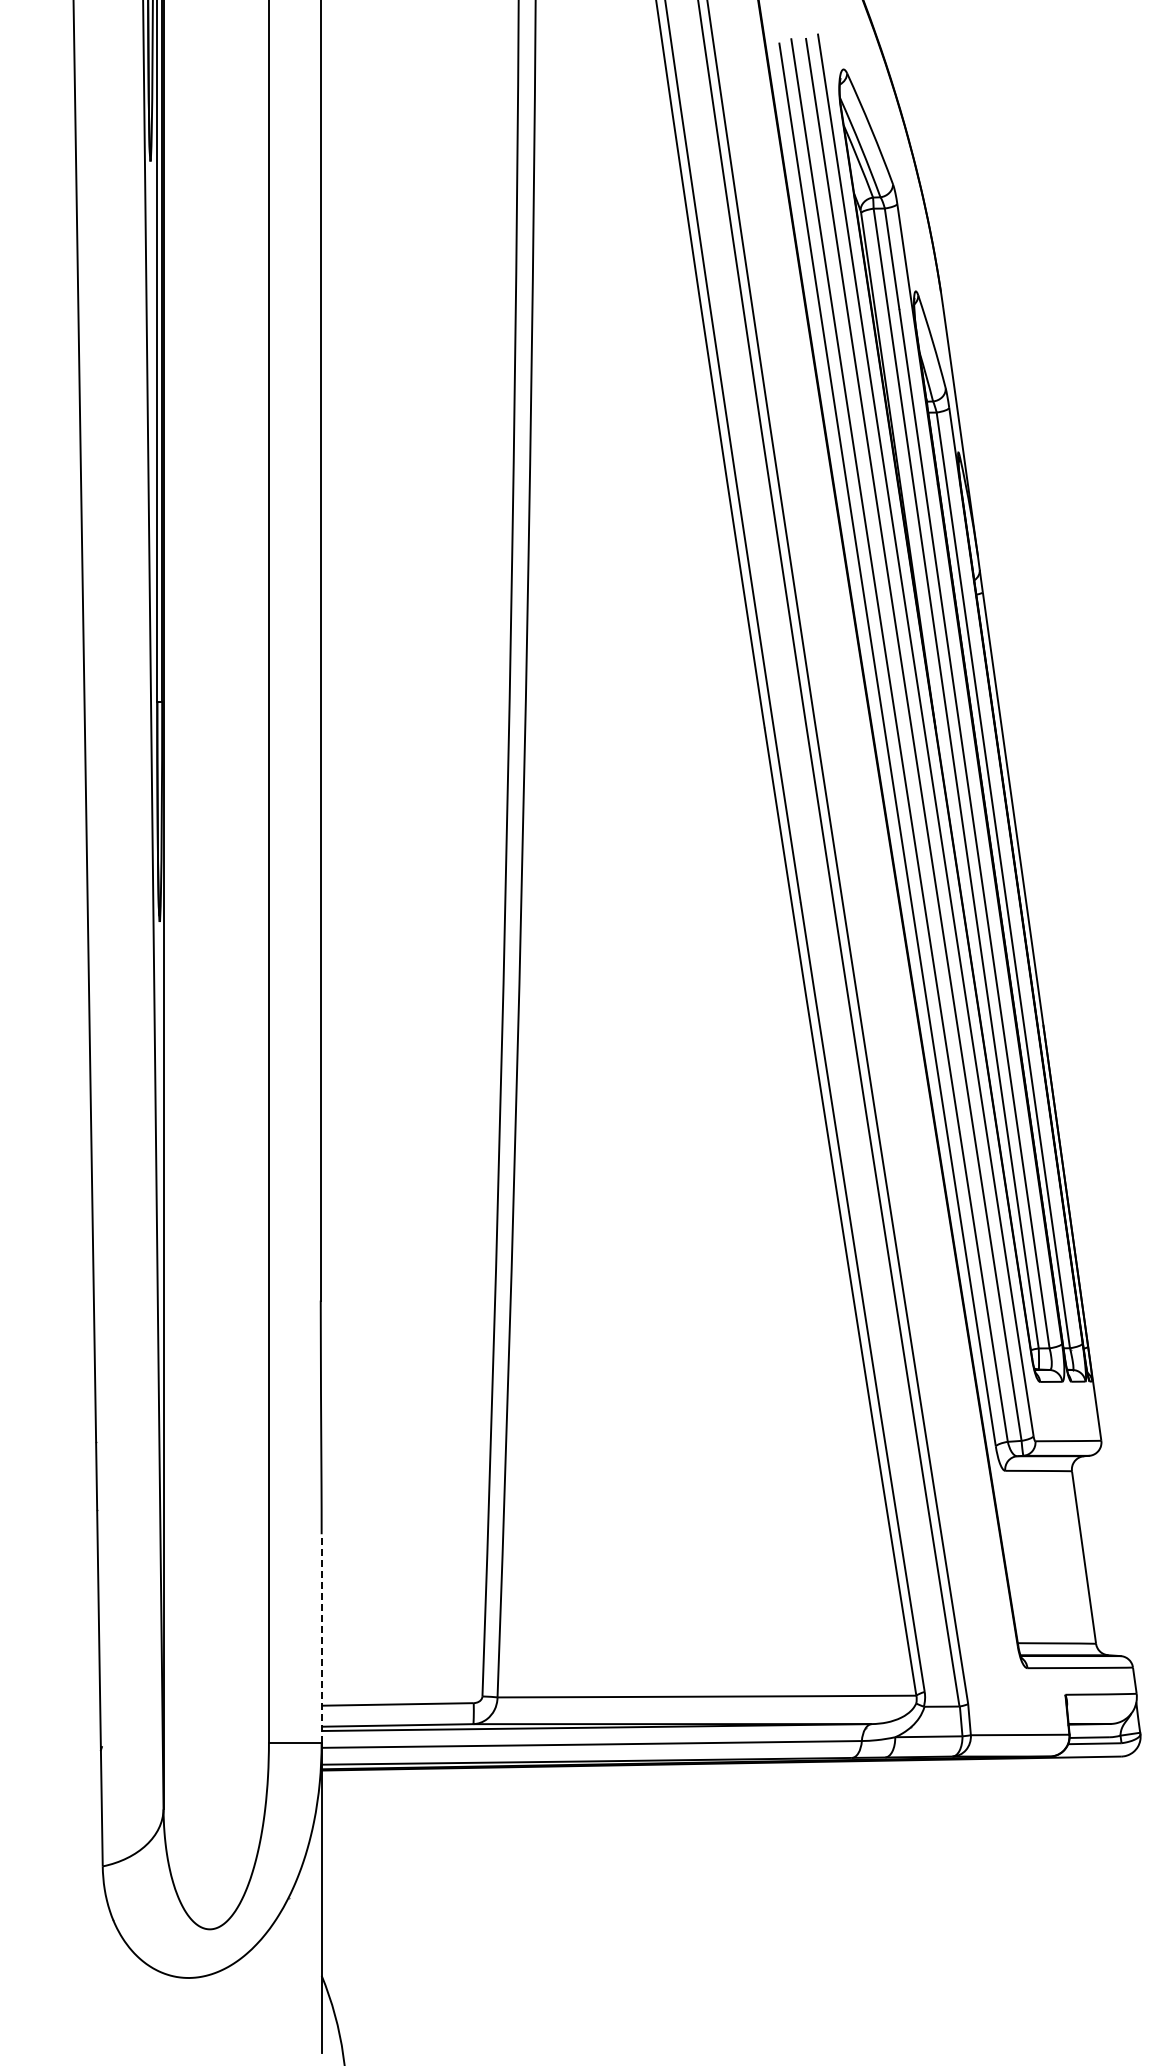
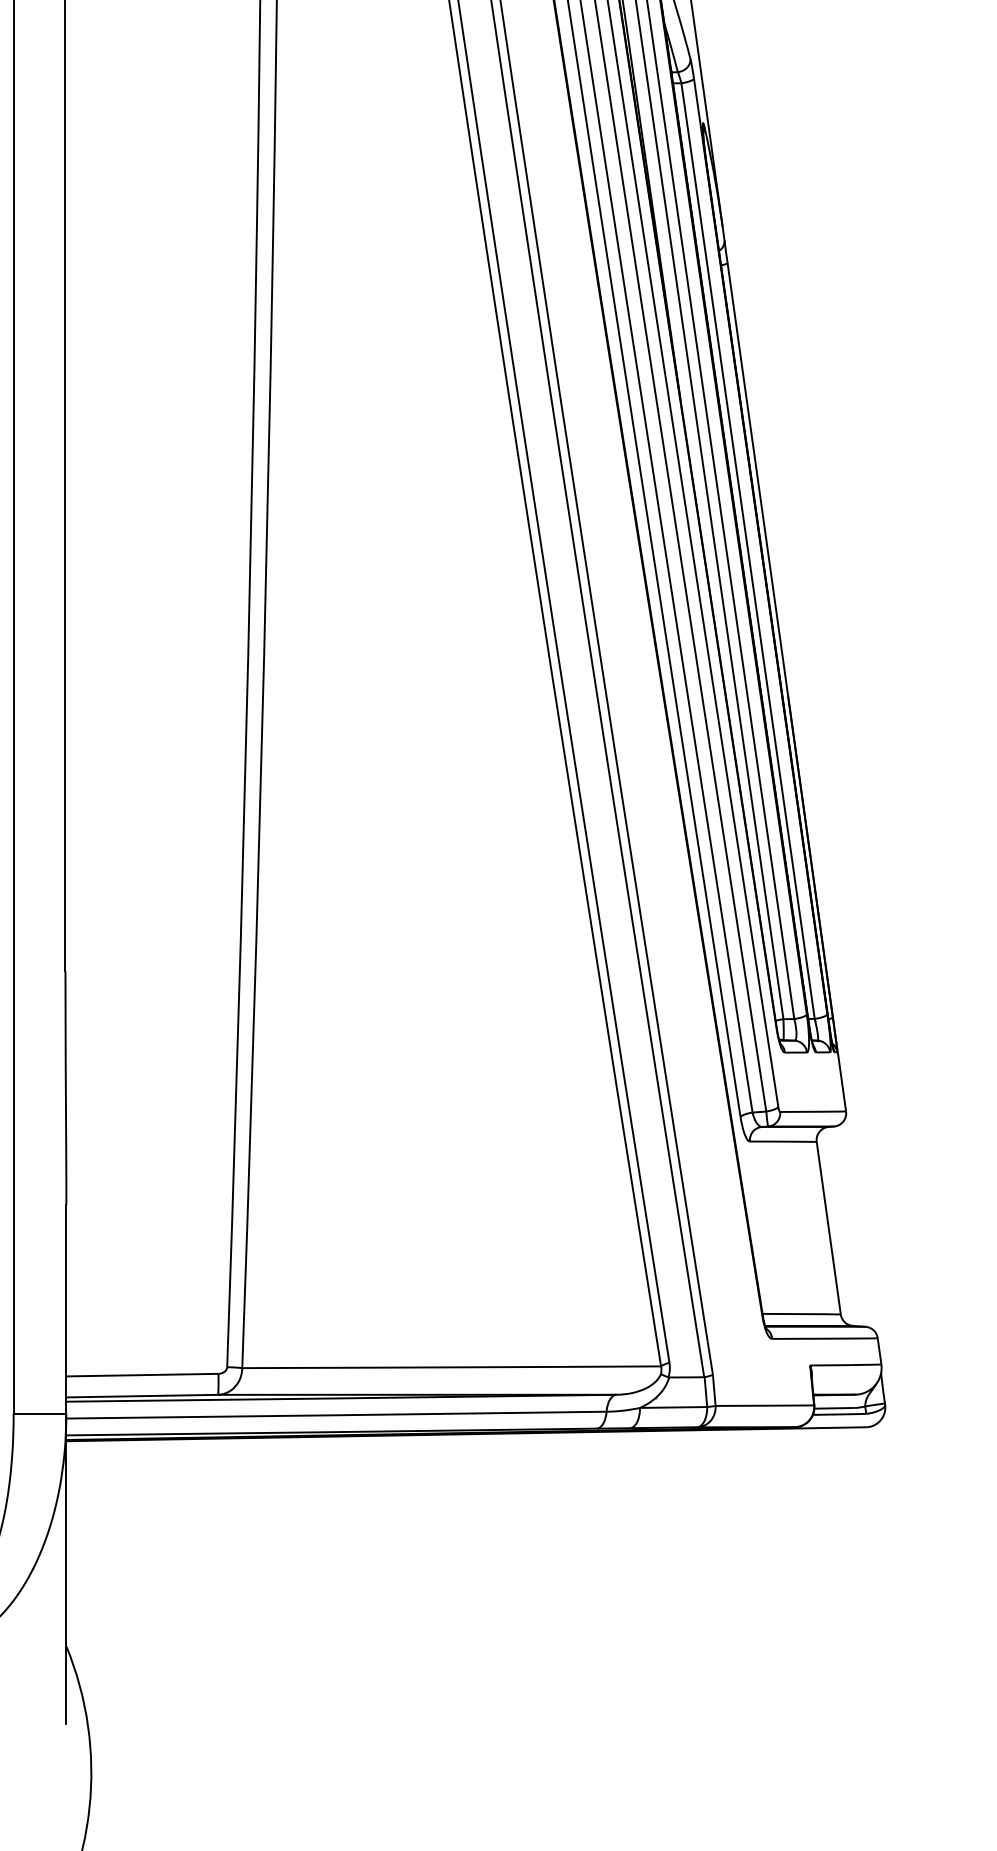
line: (321, 1638) -> (66, 1309), dashed -> solid

